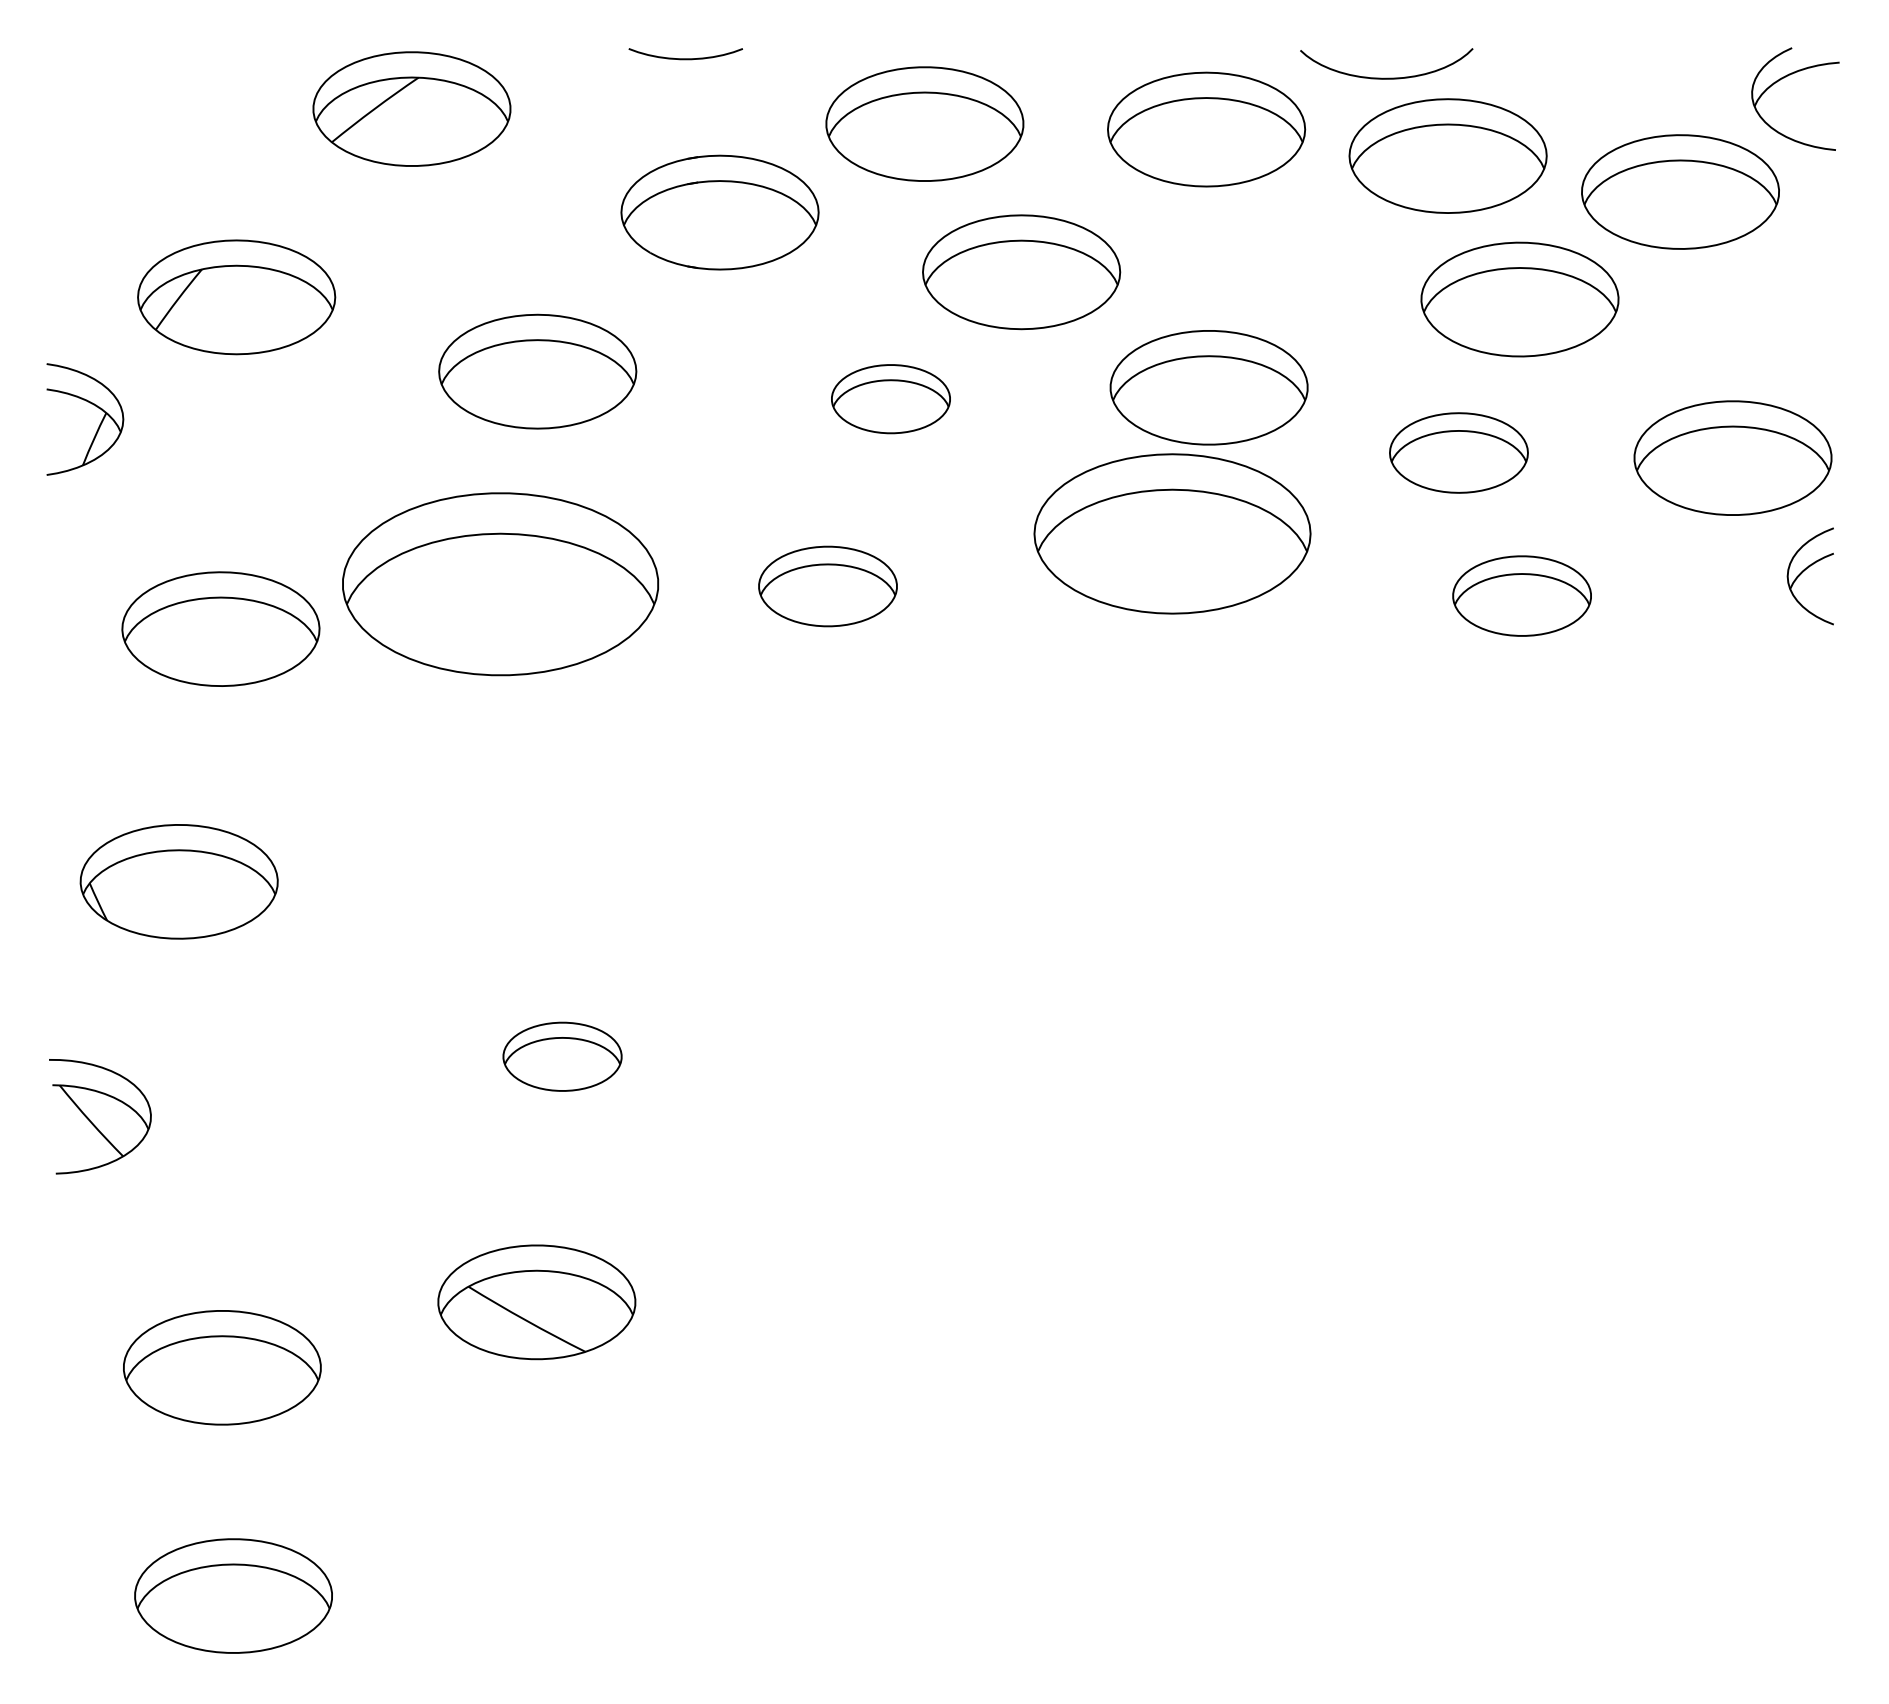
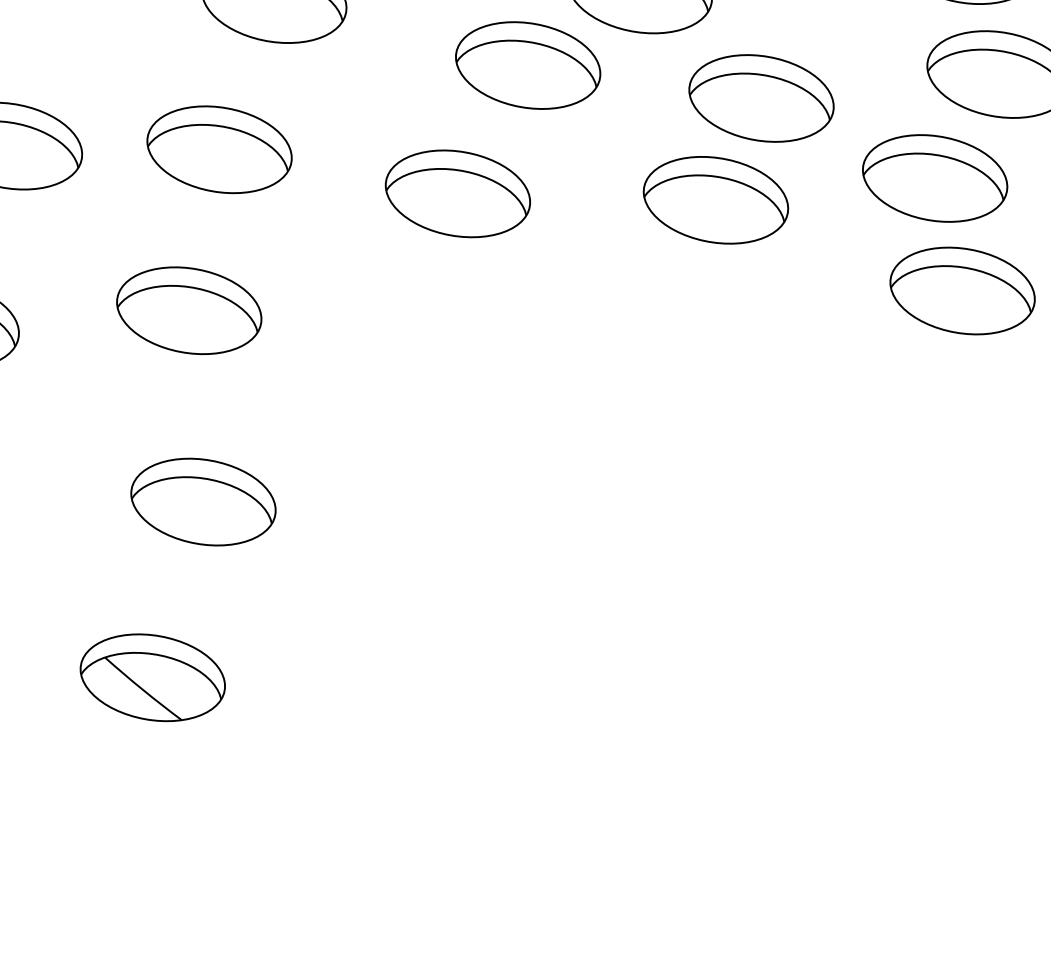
part: (890, 398) -> (527, 64), size x1.67
part: (1458, 452) -> (934, 178), size x1.43
part: (1172, 533) -> (715, 199), size x0.71
part: (500, 584) -> (219, 149), size x0.62
part: (827, 586) -> (457, 193), size x1.43
part: (1521, 595) -> (962, 290), size x1.43
part: (497, 805) -> (188, 310), added
part: (562, 1056) -> (203, 501), size x1.67

